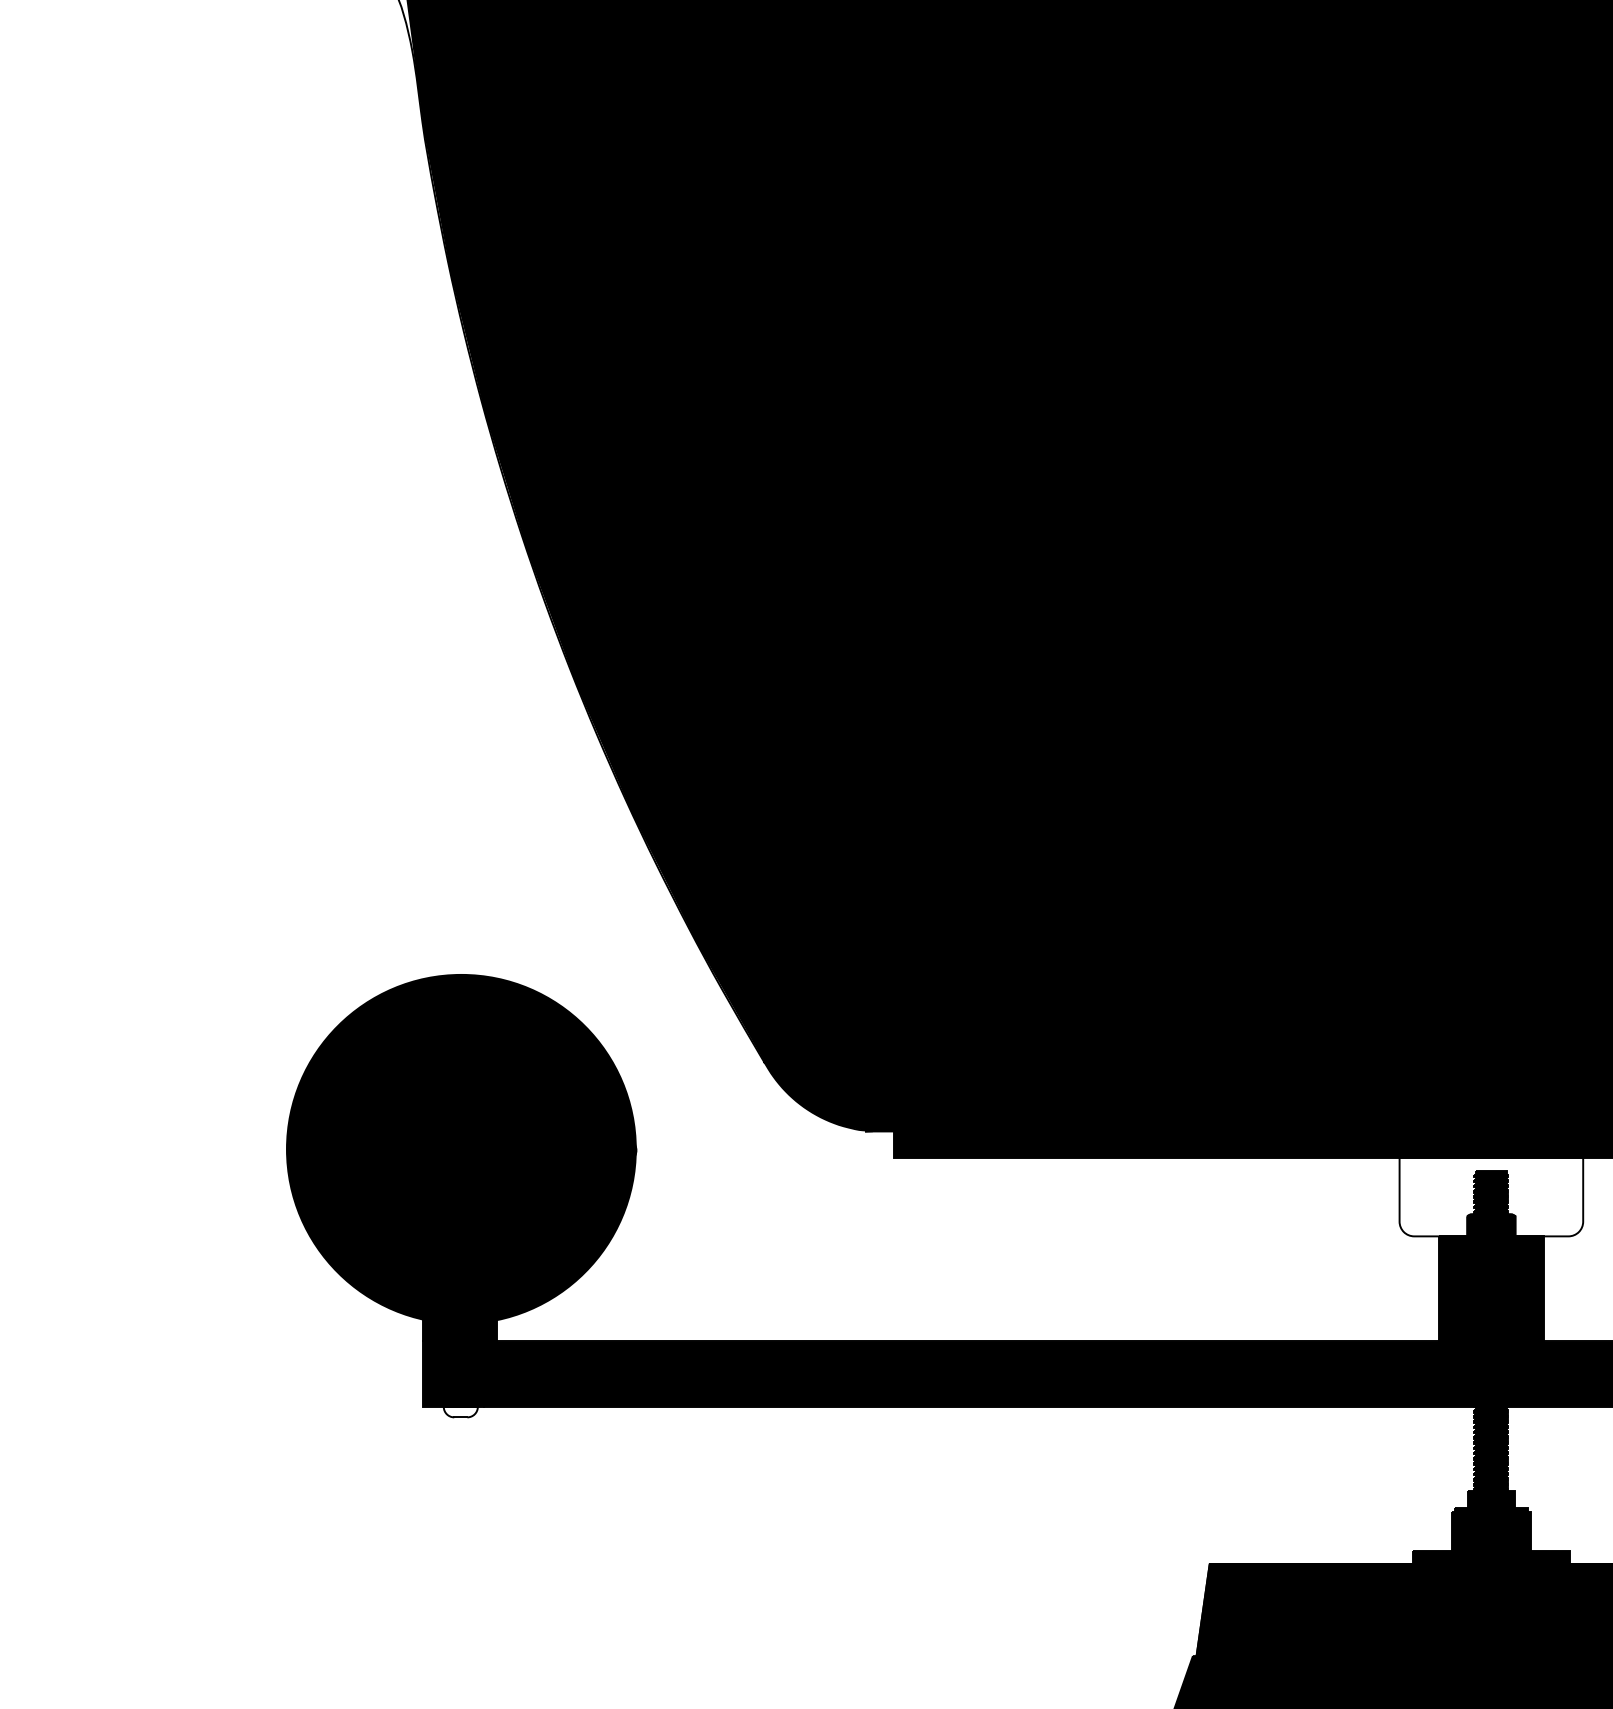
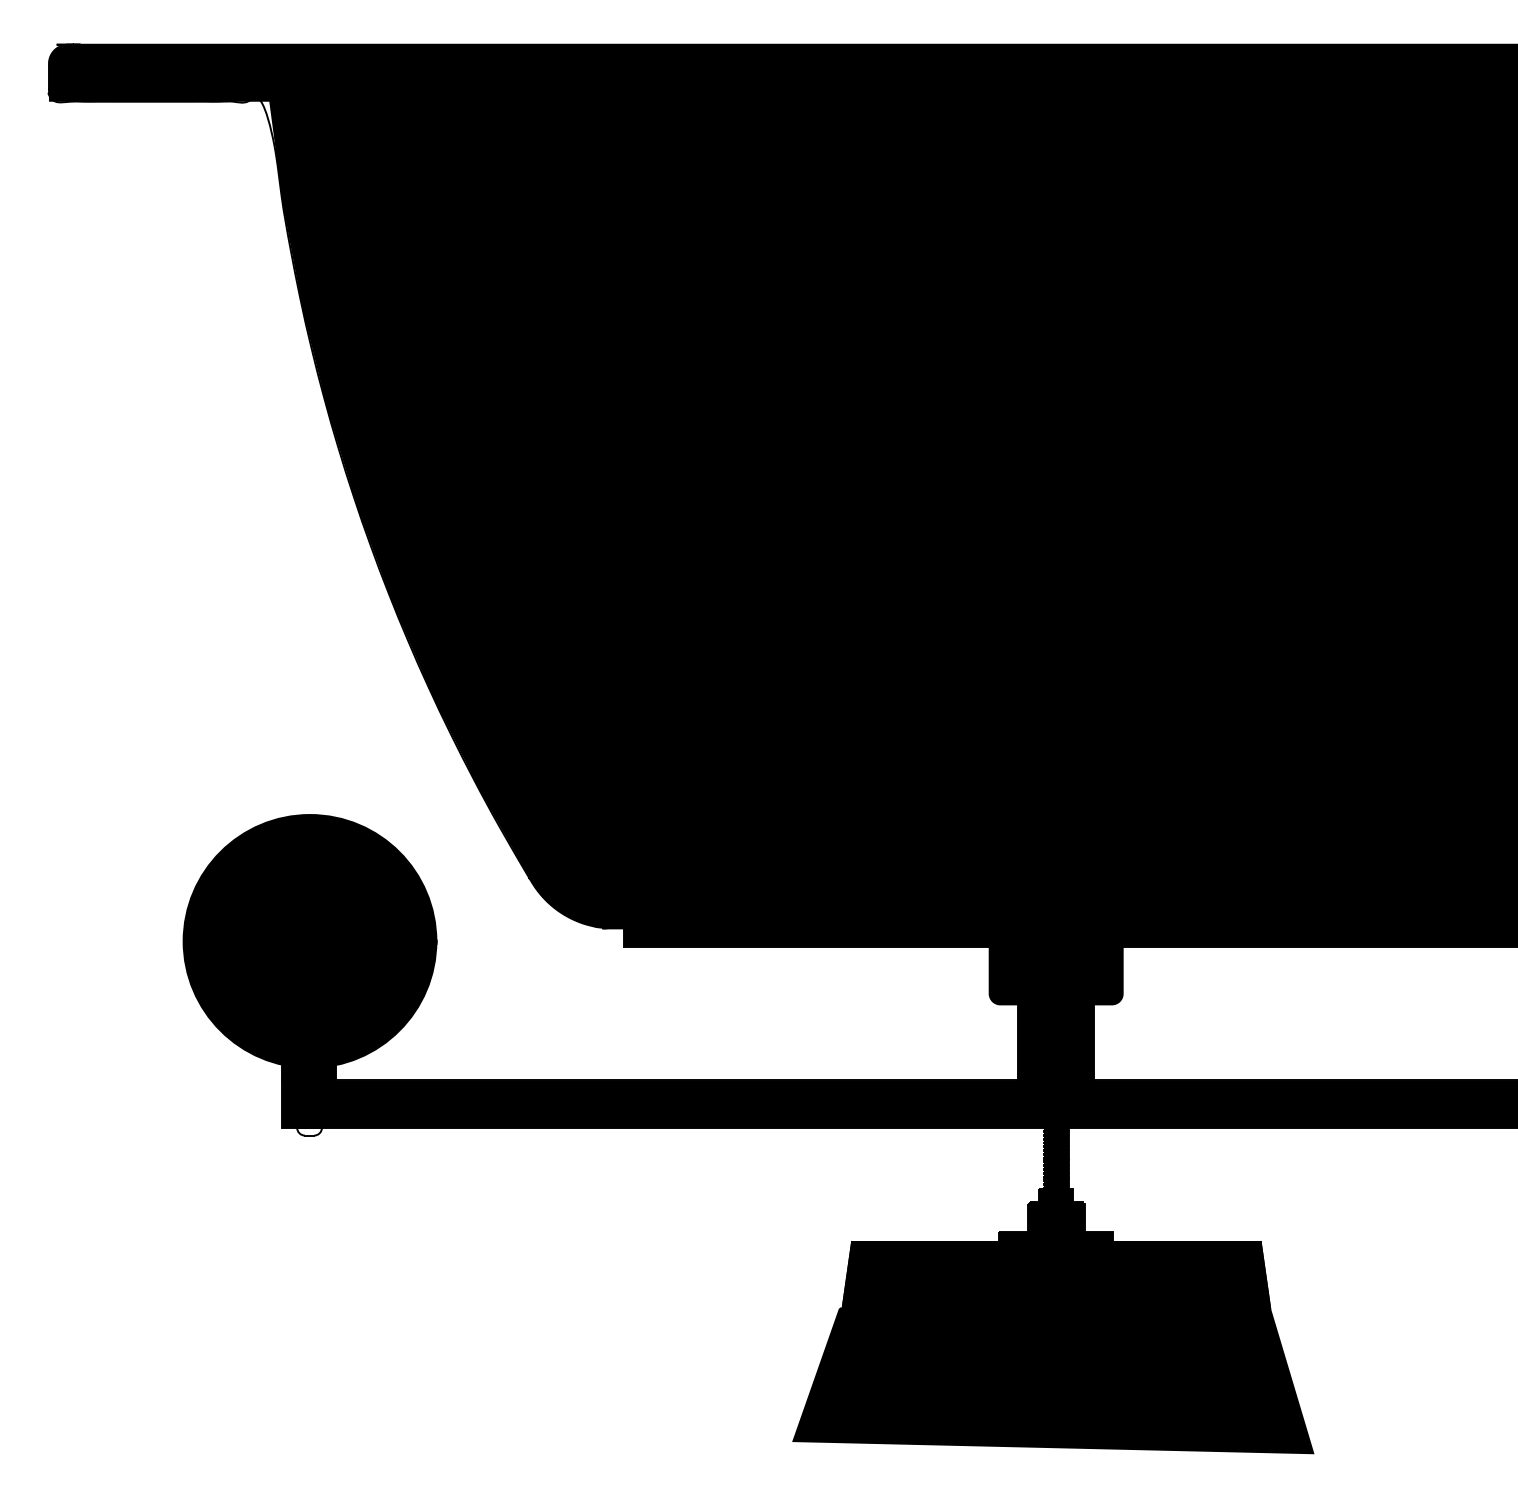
fill: (1490, 1196) -> (1055, 975), added

